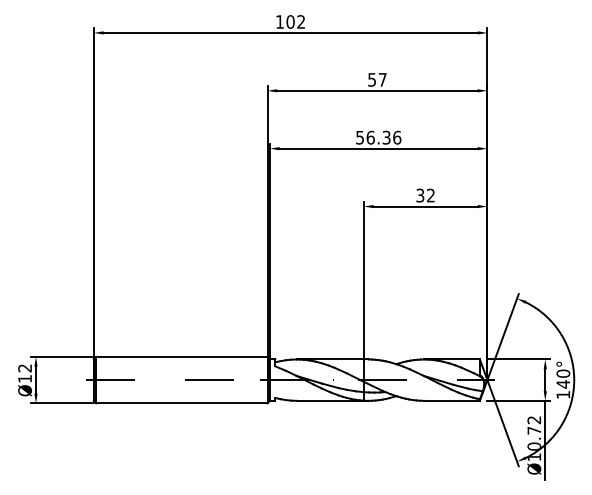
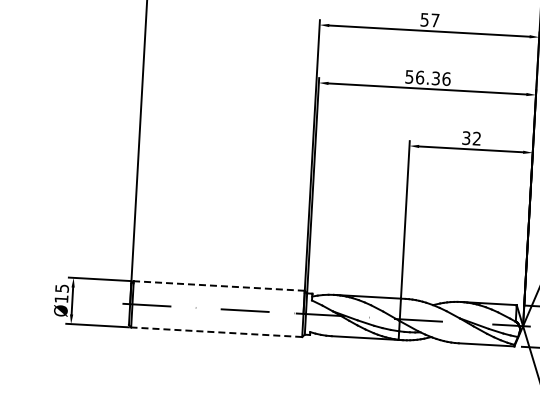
line: (181, 357) -> (218, 286), solid -> dashed
text: (25, 368) -> (62, 288), Ø12 -> Ø15
line: (181, 403) -> (216, 332), solid -> dashed

